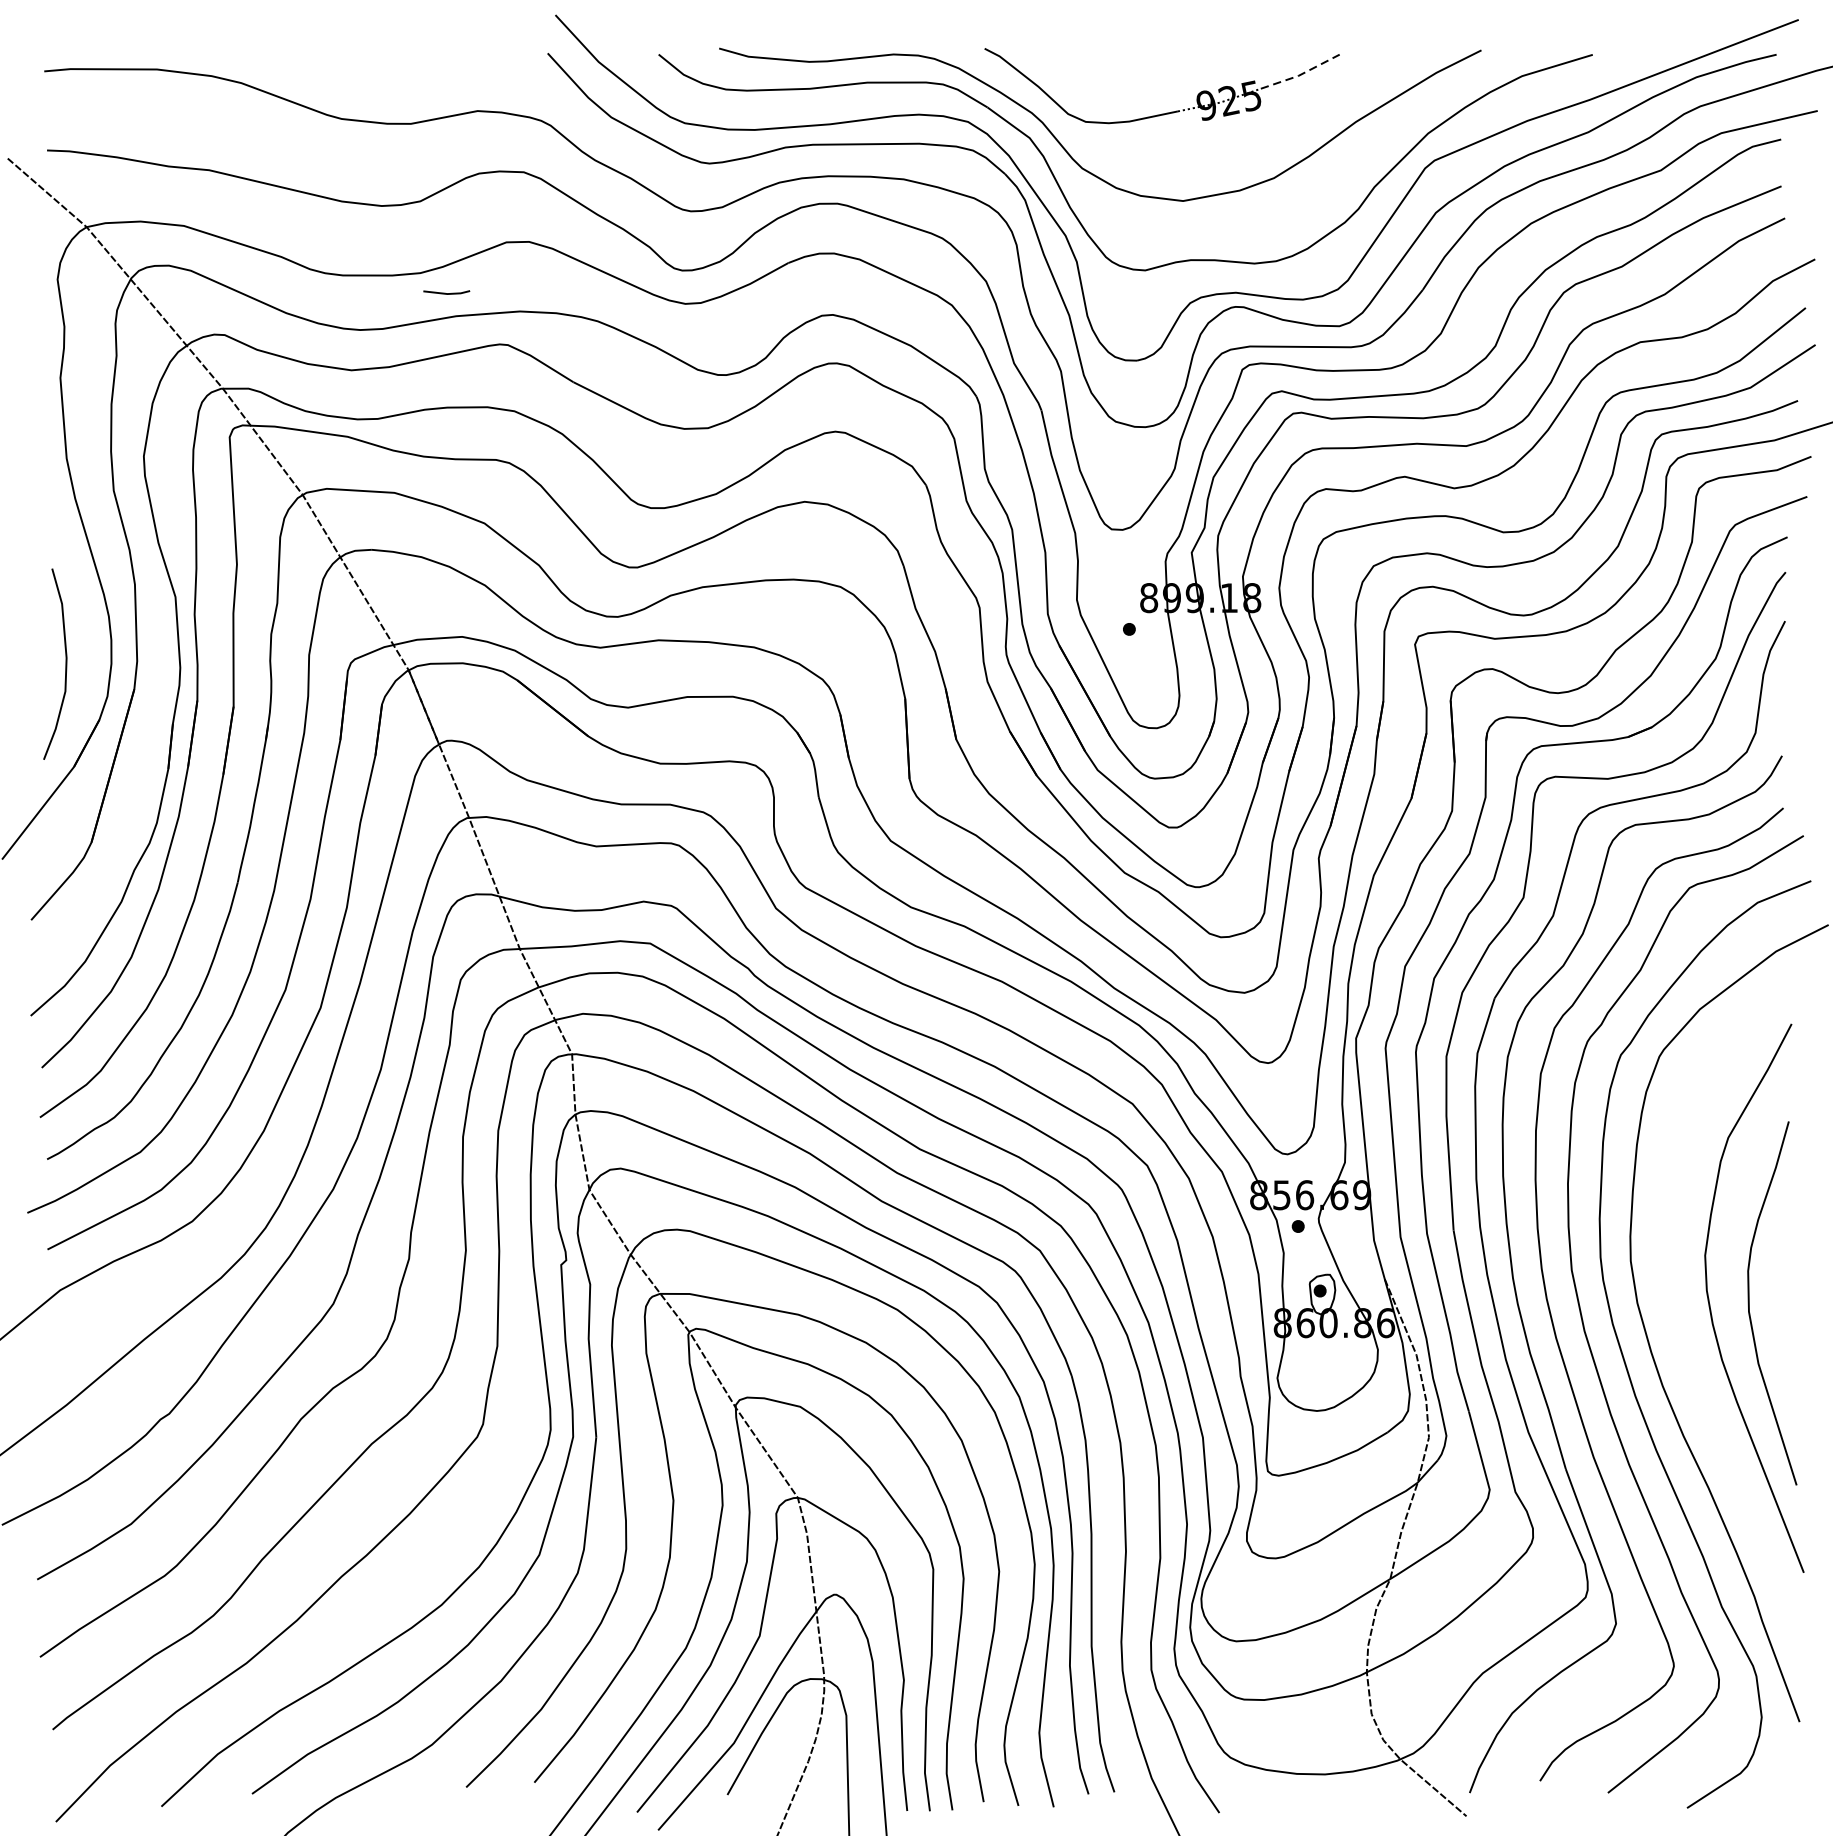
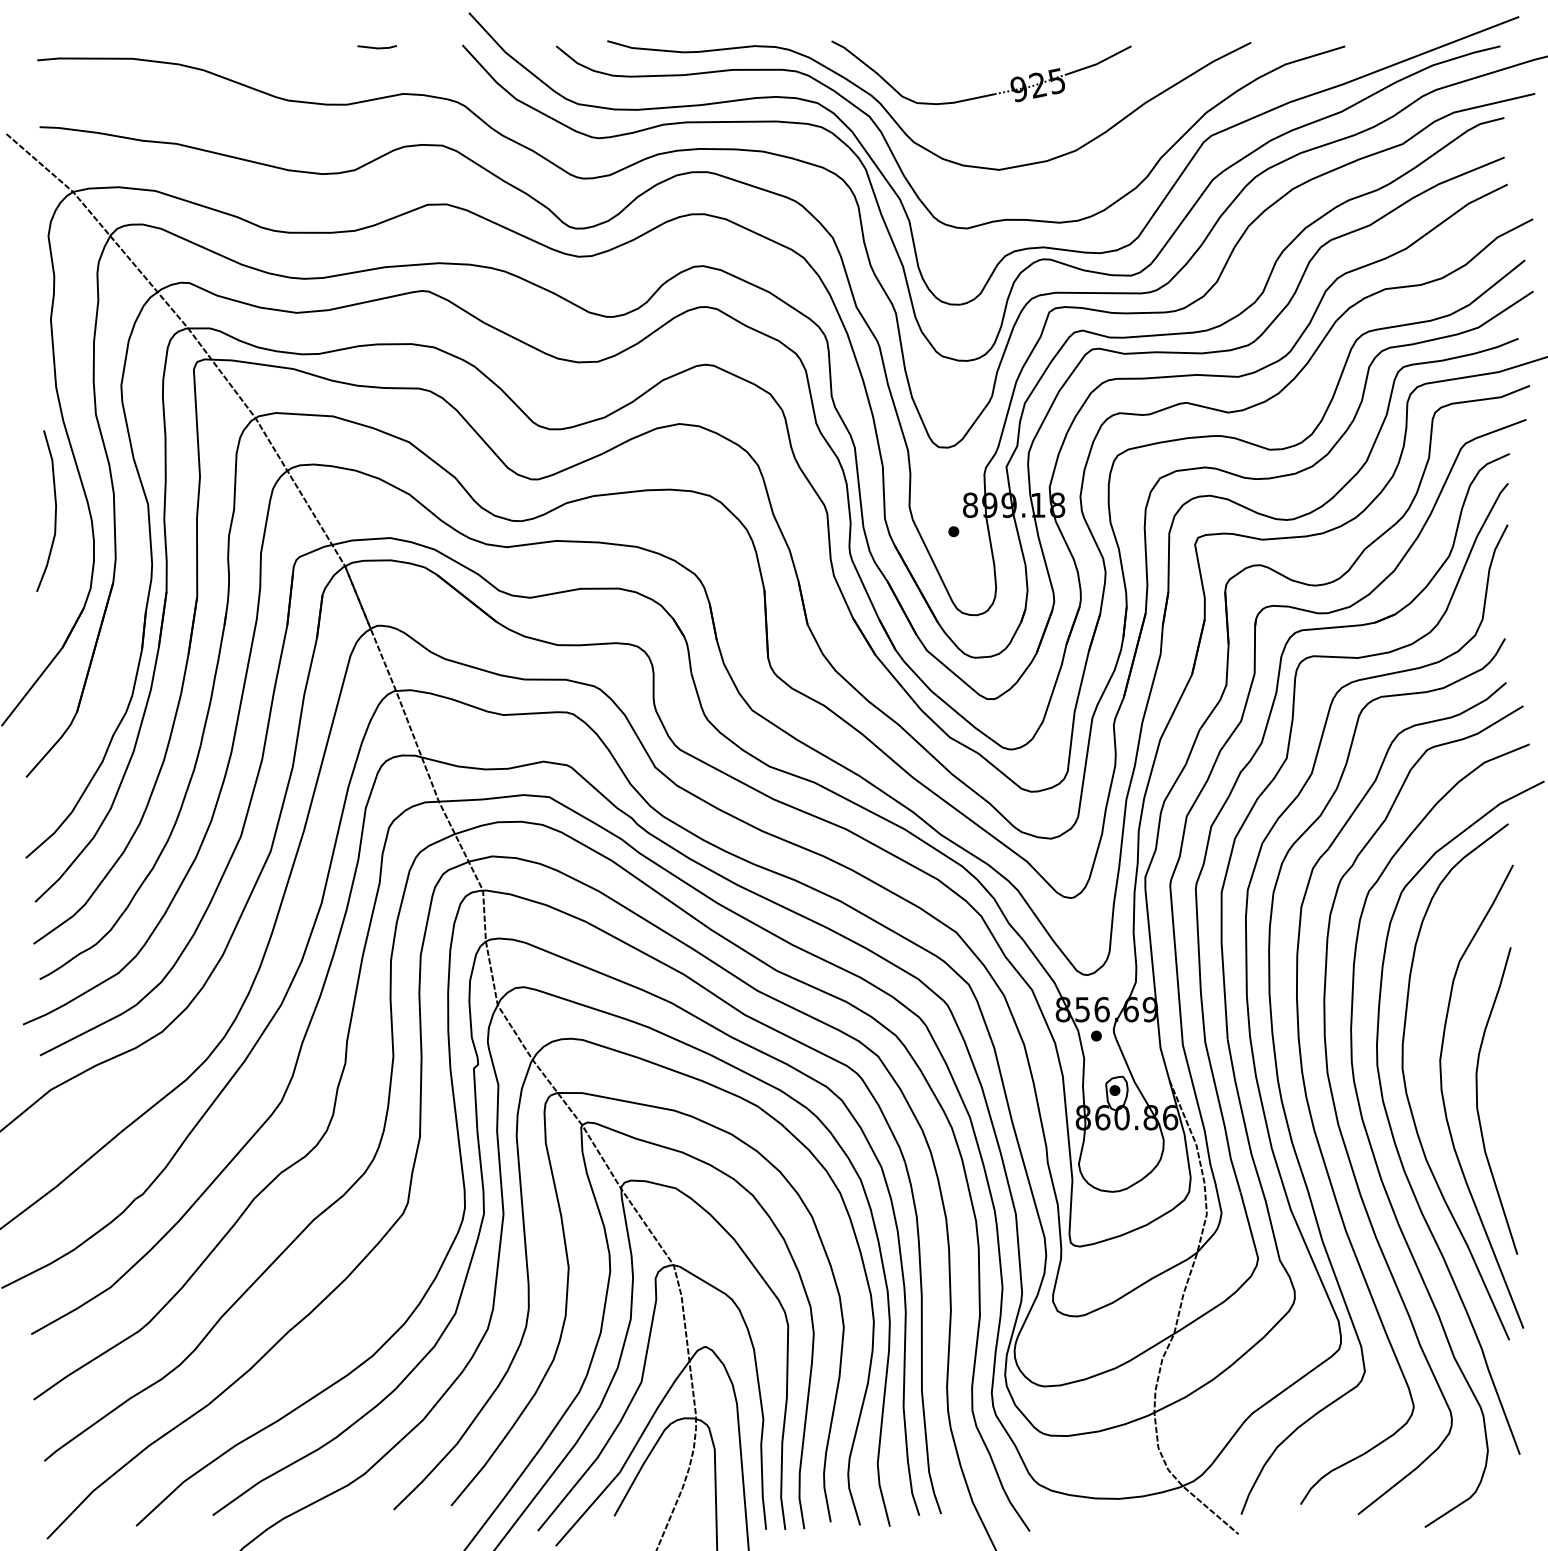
line: (1301, 73) -> (1099, 62), dashed -> solid
line: (445, 292) -> (376, 47), moved
curve: (64, 668) -> (54, 514), moved
curve: (1665, 1285) -> (1406, 1085), added

